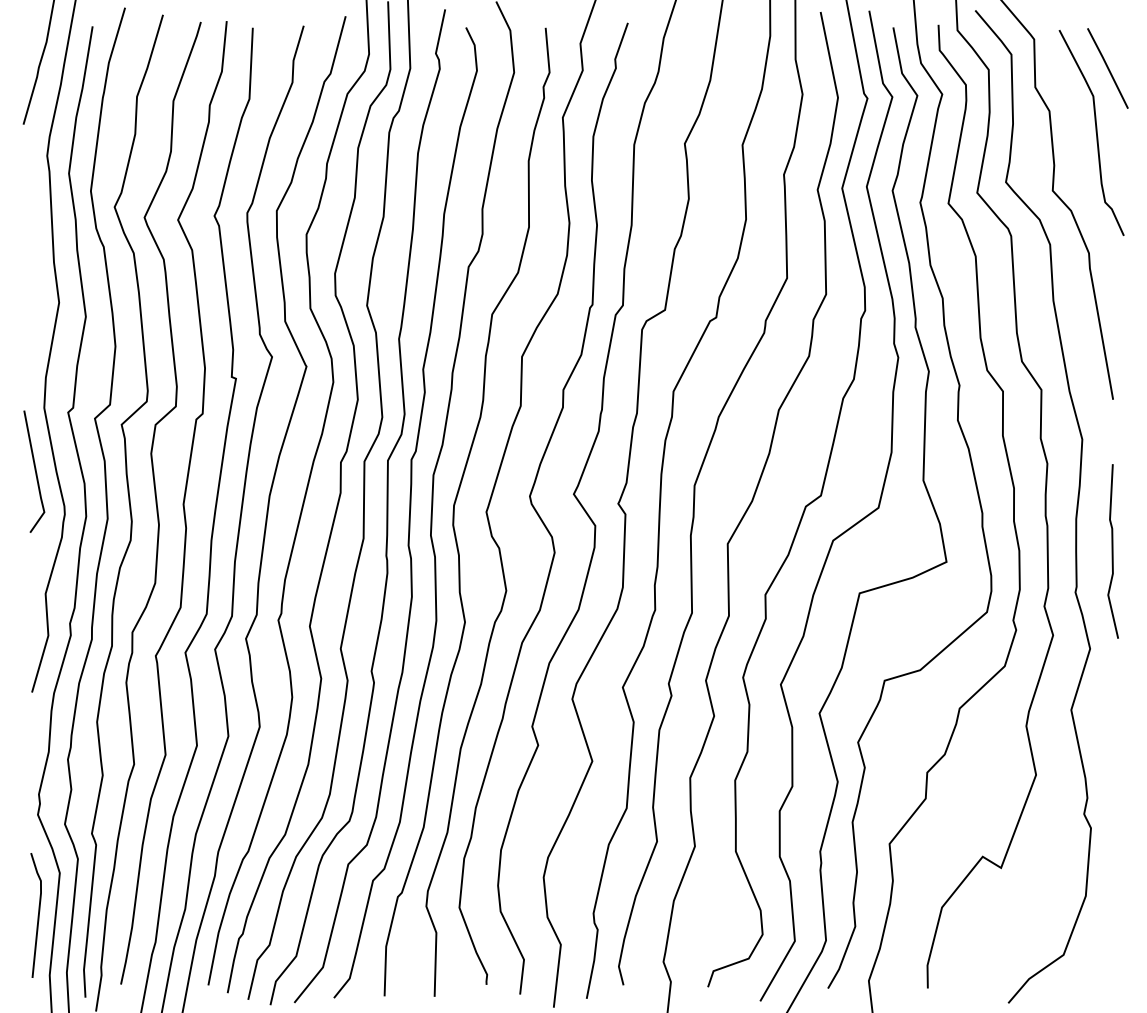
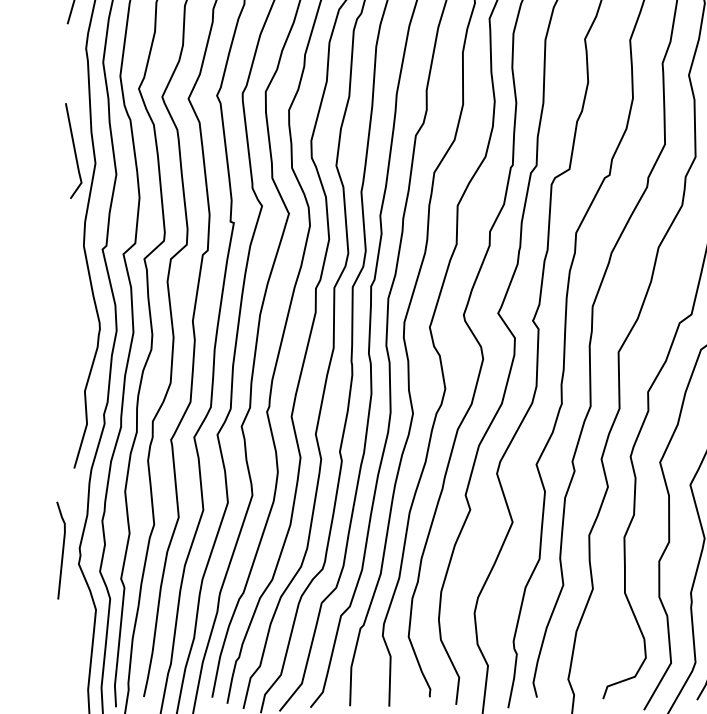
line: (34, 470) -> (73, 150), moved
line: (37, 915) -> (62, 550), moved

